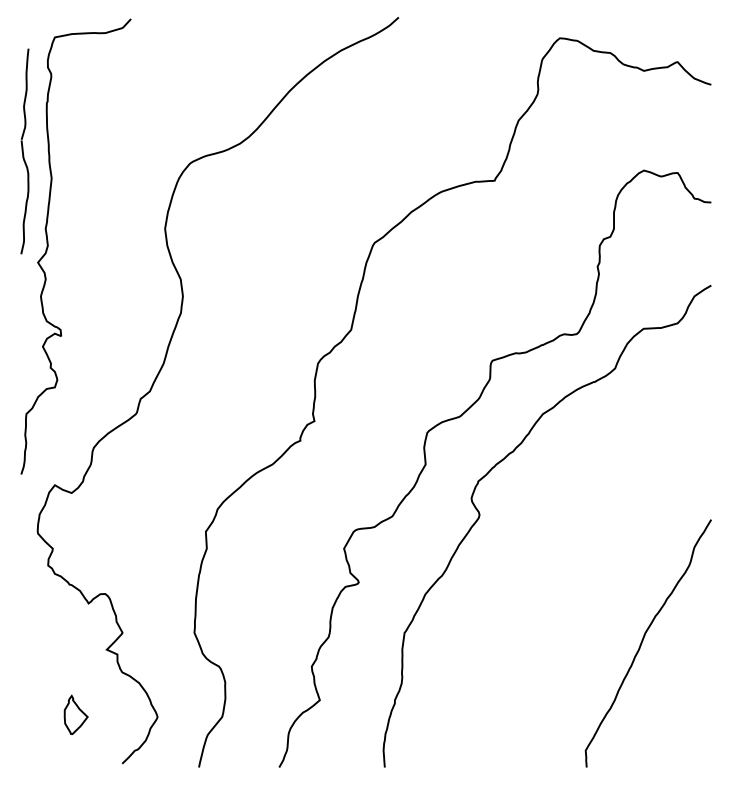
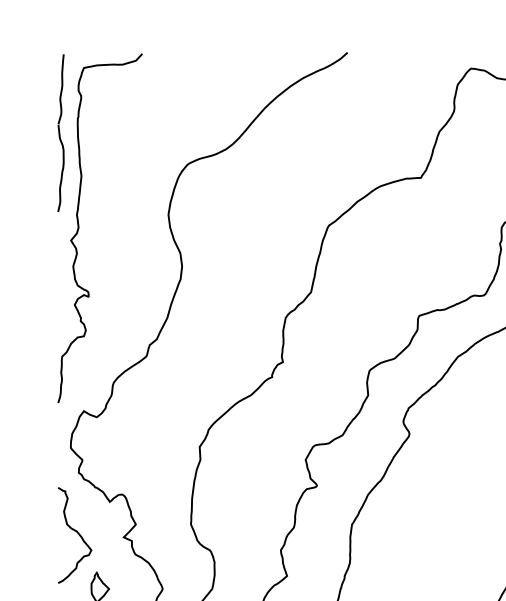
part: (24, 151) -> (60, 133), moved
curve: (46, 644) -> (77, 533), added

